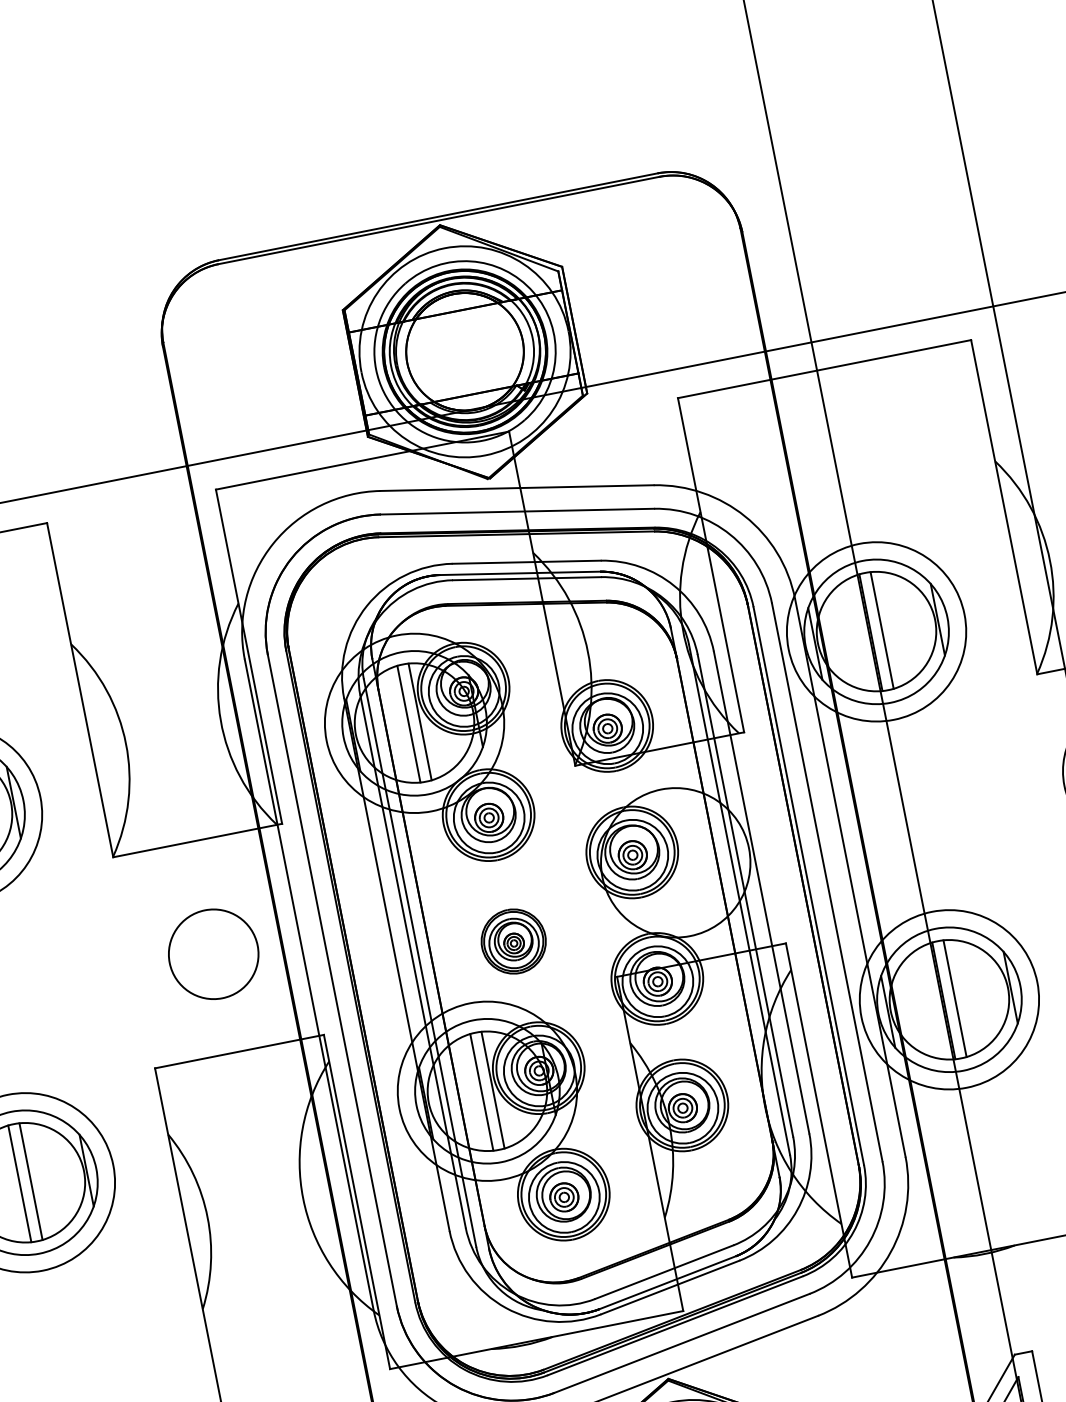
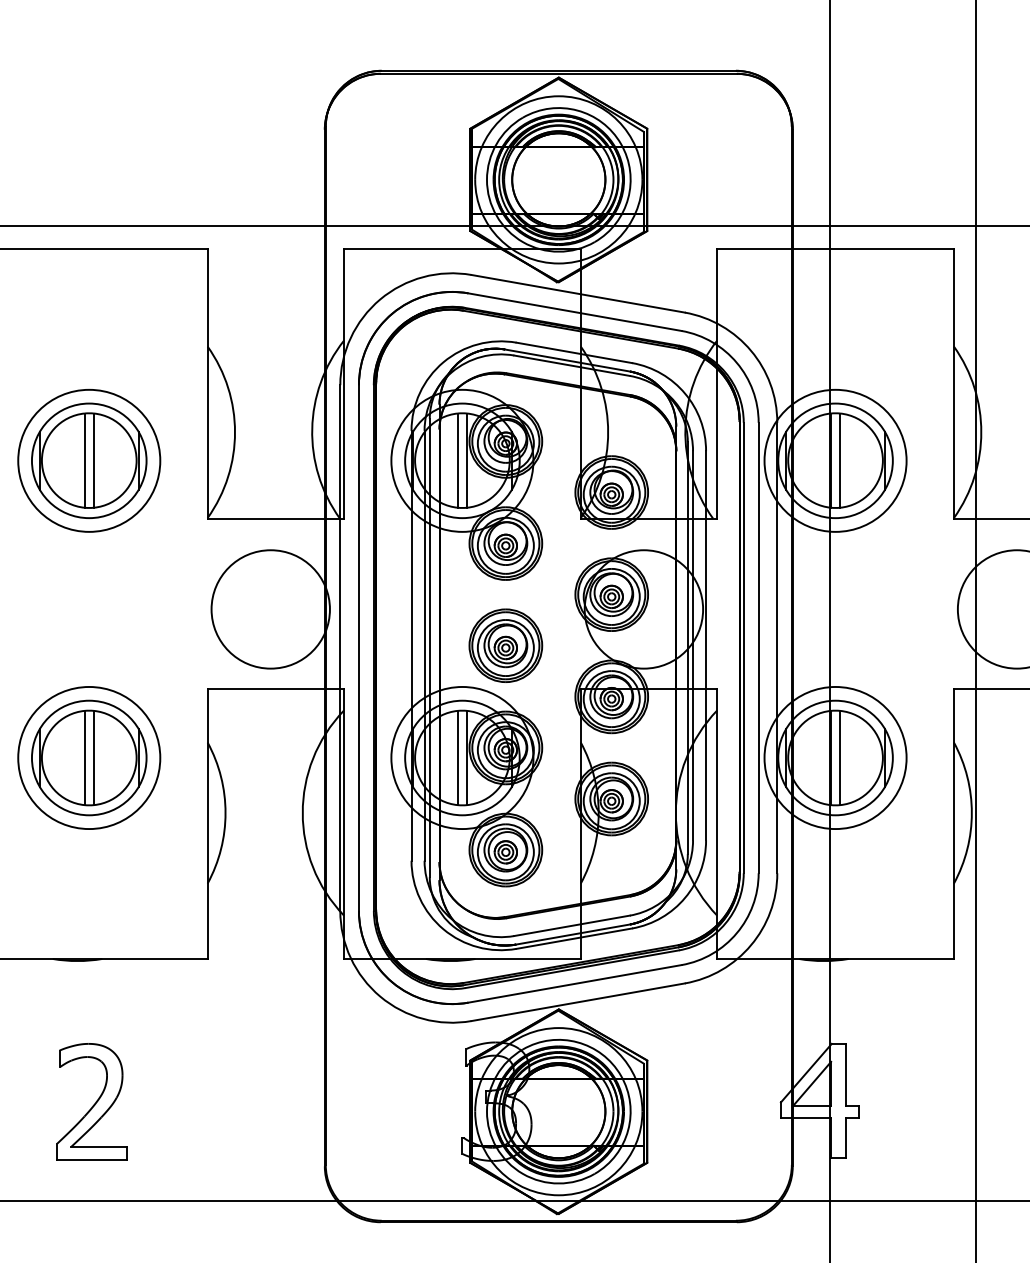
part: (513, 941) -> (505, 645), size x1.43
circle: (213, 954) -> (270, 609), size x1.67

